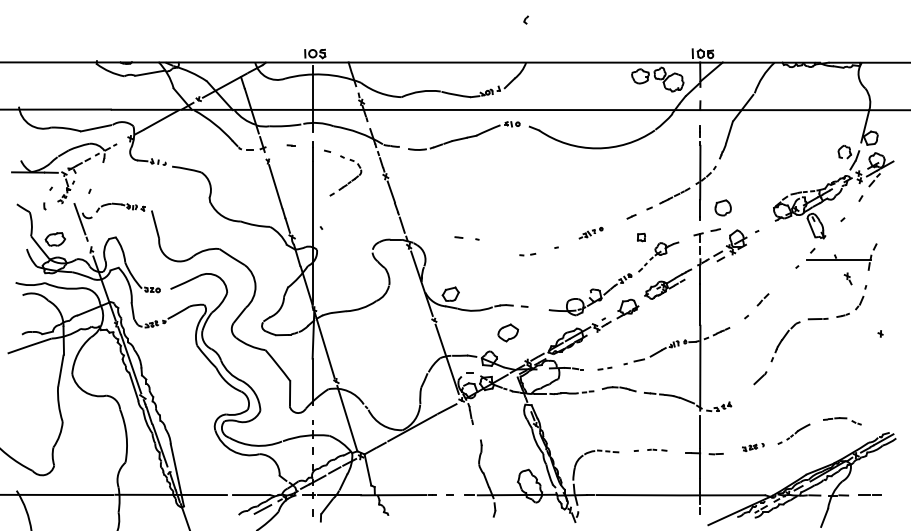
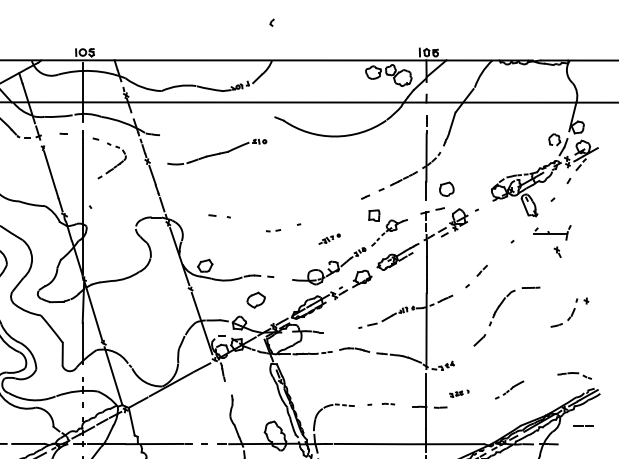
part: (464, 135) -> (217, 151), moved
part: (590, 232) -> (329, 238), moved
part: (641, 237) -> (374, 215), size x1.6
part: (841, 256) -> (551, 232), size x0.6
part: (857, 305) -> (569, 316), moved
part: (604, 368) -> (341, 331), removed
part: (842, 421) -> (574, 376), moved
part: (753, 447) -> (459, 393), moved
part: (657, 449) -> (388, 403), size x0.7
line: (869, 494) -> (582, 424), moved

